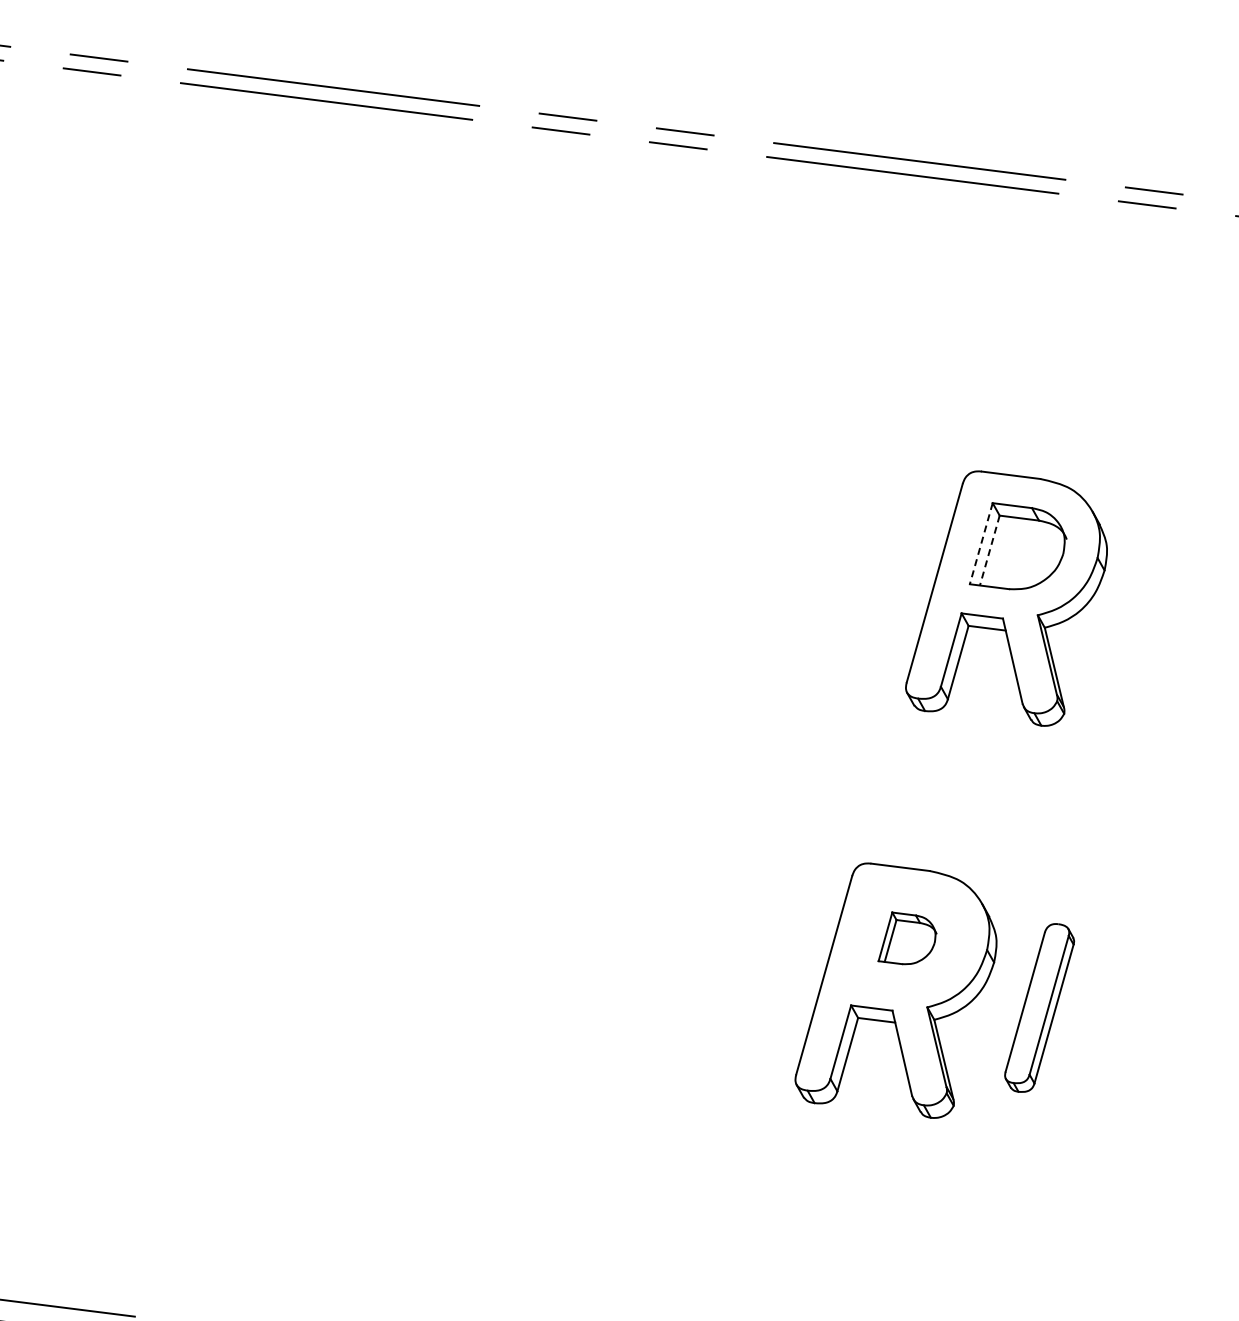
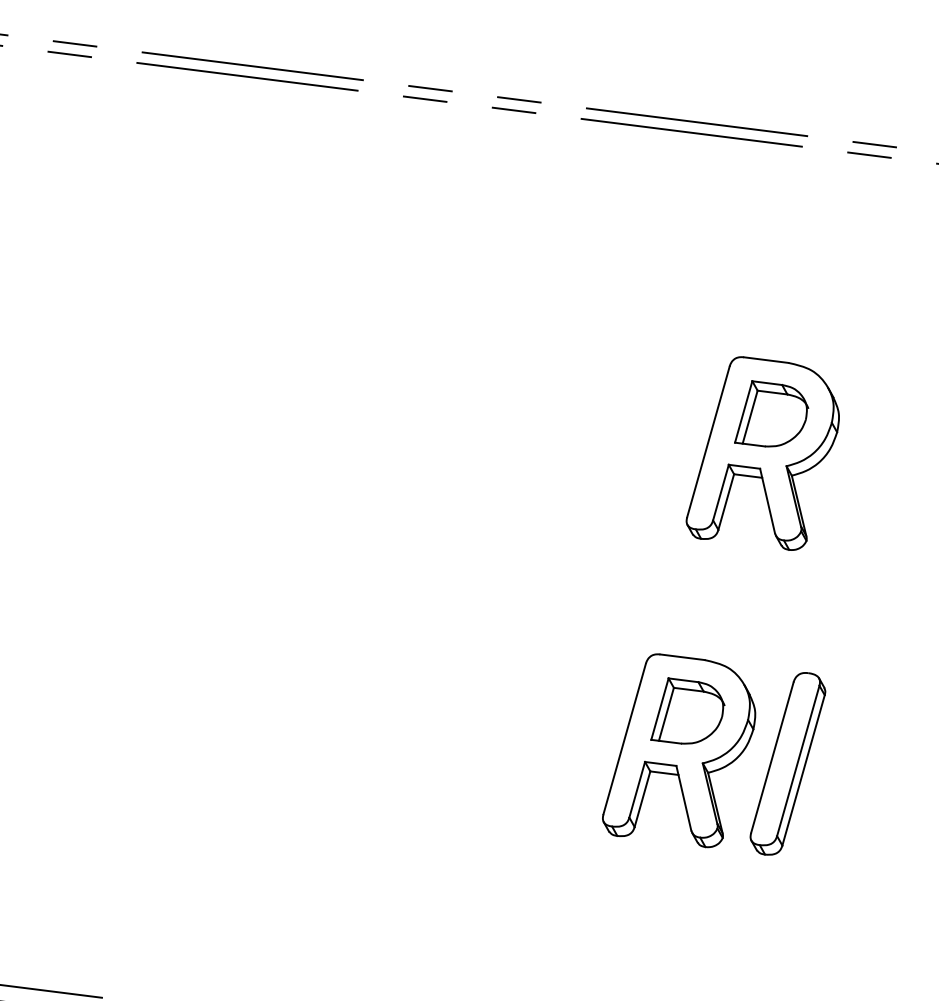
line: (981, 544) -> (743, 412), dashed -> solid
line: (989, 551) -> (749, 417), dashed -> solid
part: (907, 938) -> (687, 711), size x1.67
part: (1039, 1007) -> (787, 763), size x1.43

